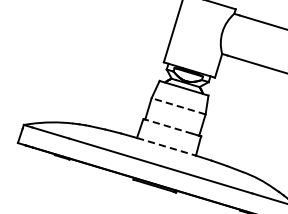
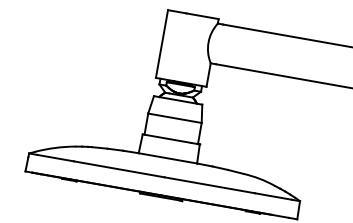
line: (178, 106) -> (174, 118), dashed -> solid
line: (168, 126) -> (167, 138), dashed -> solid
line: (166, 146) -> (167, 158), dashed -> solid

